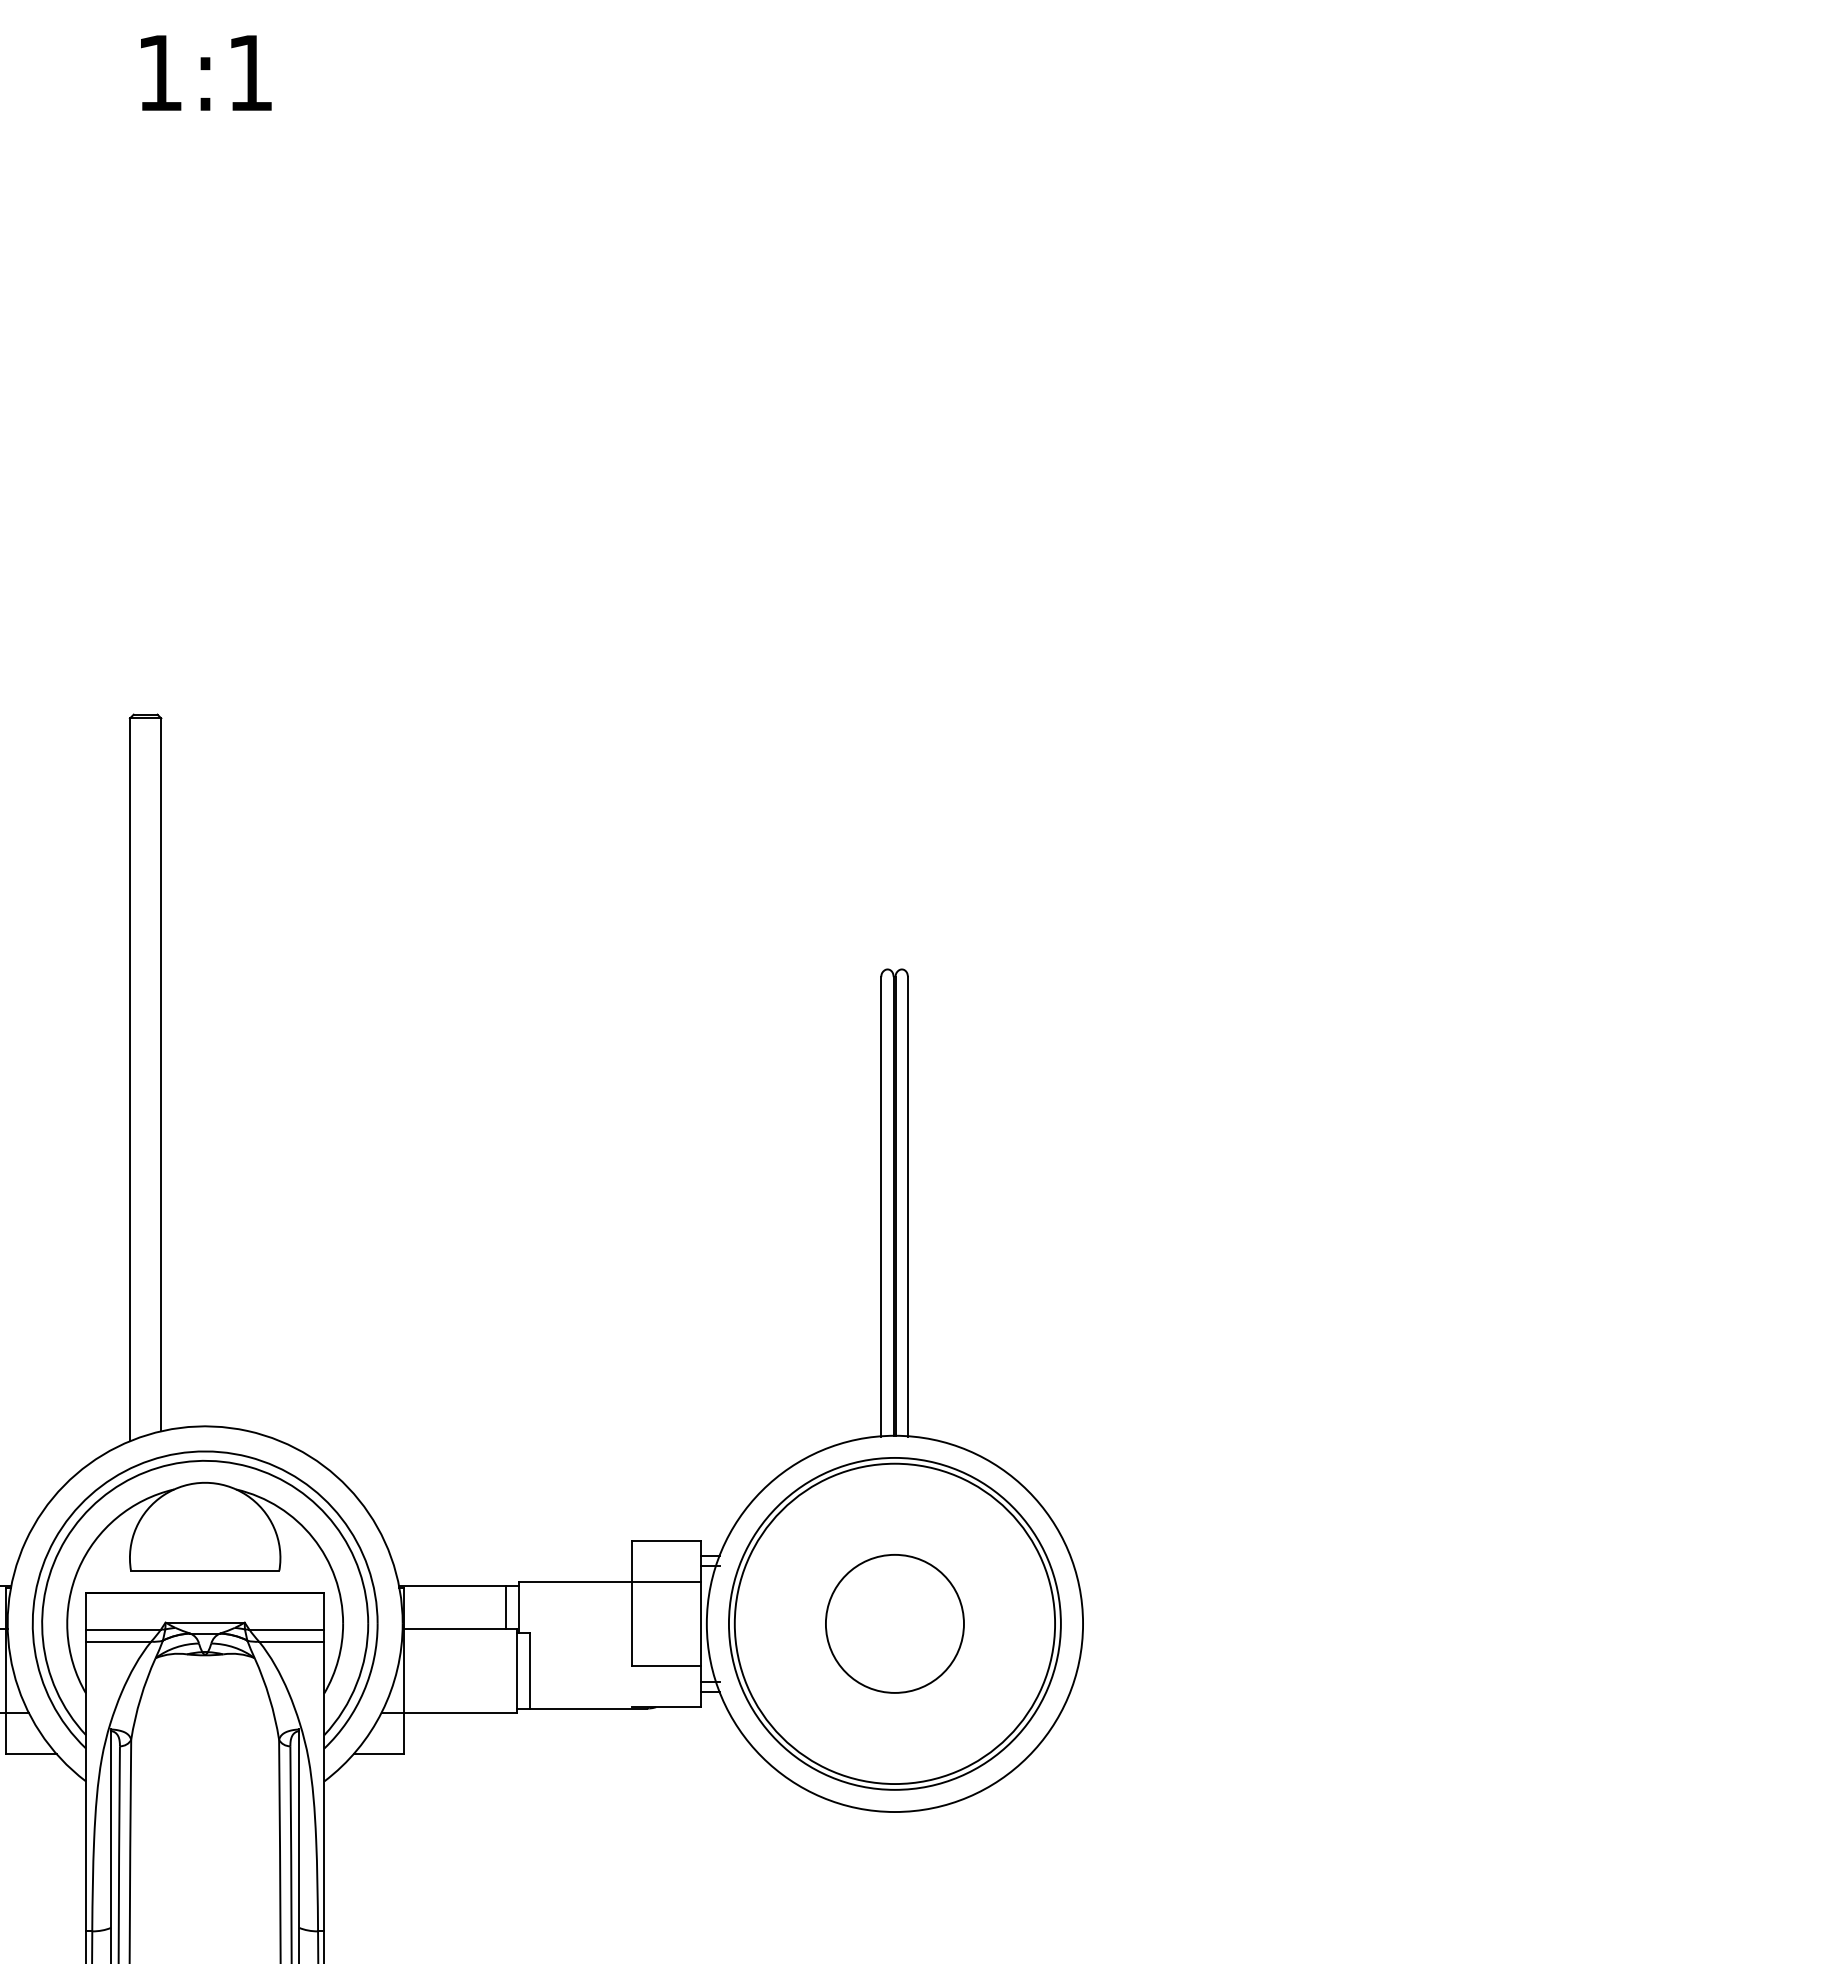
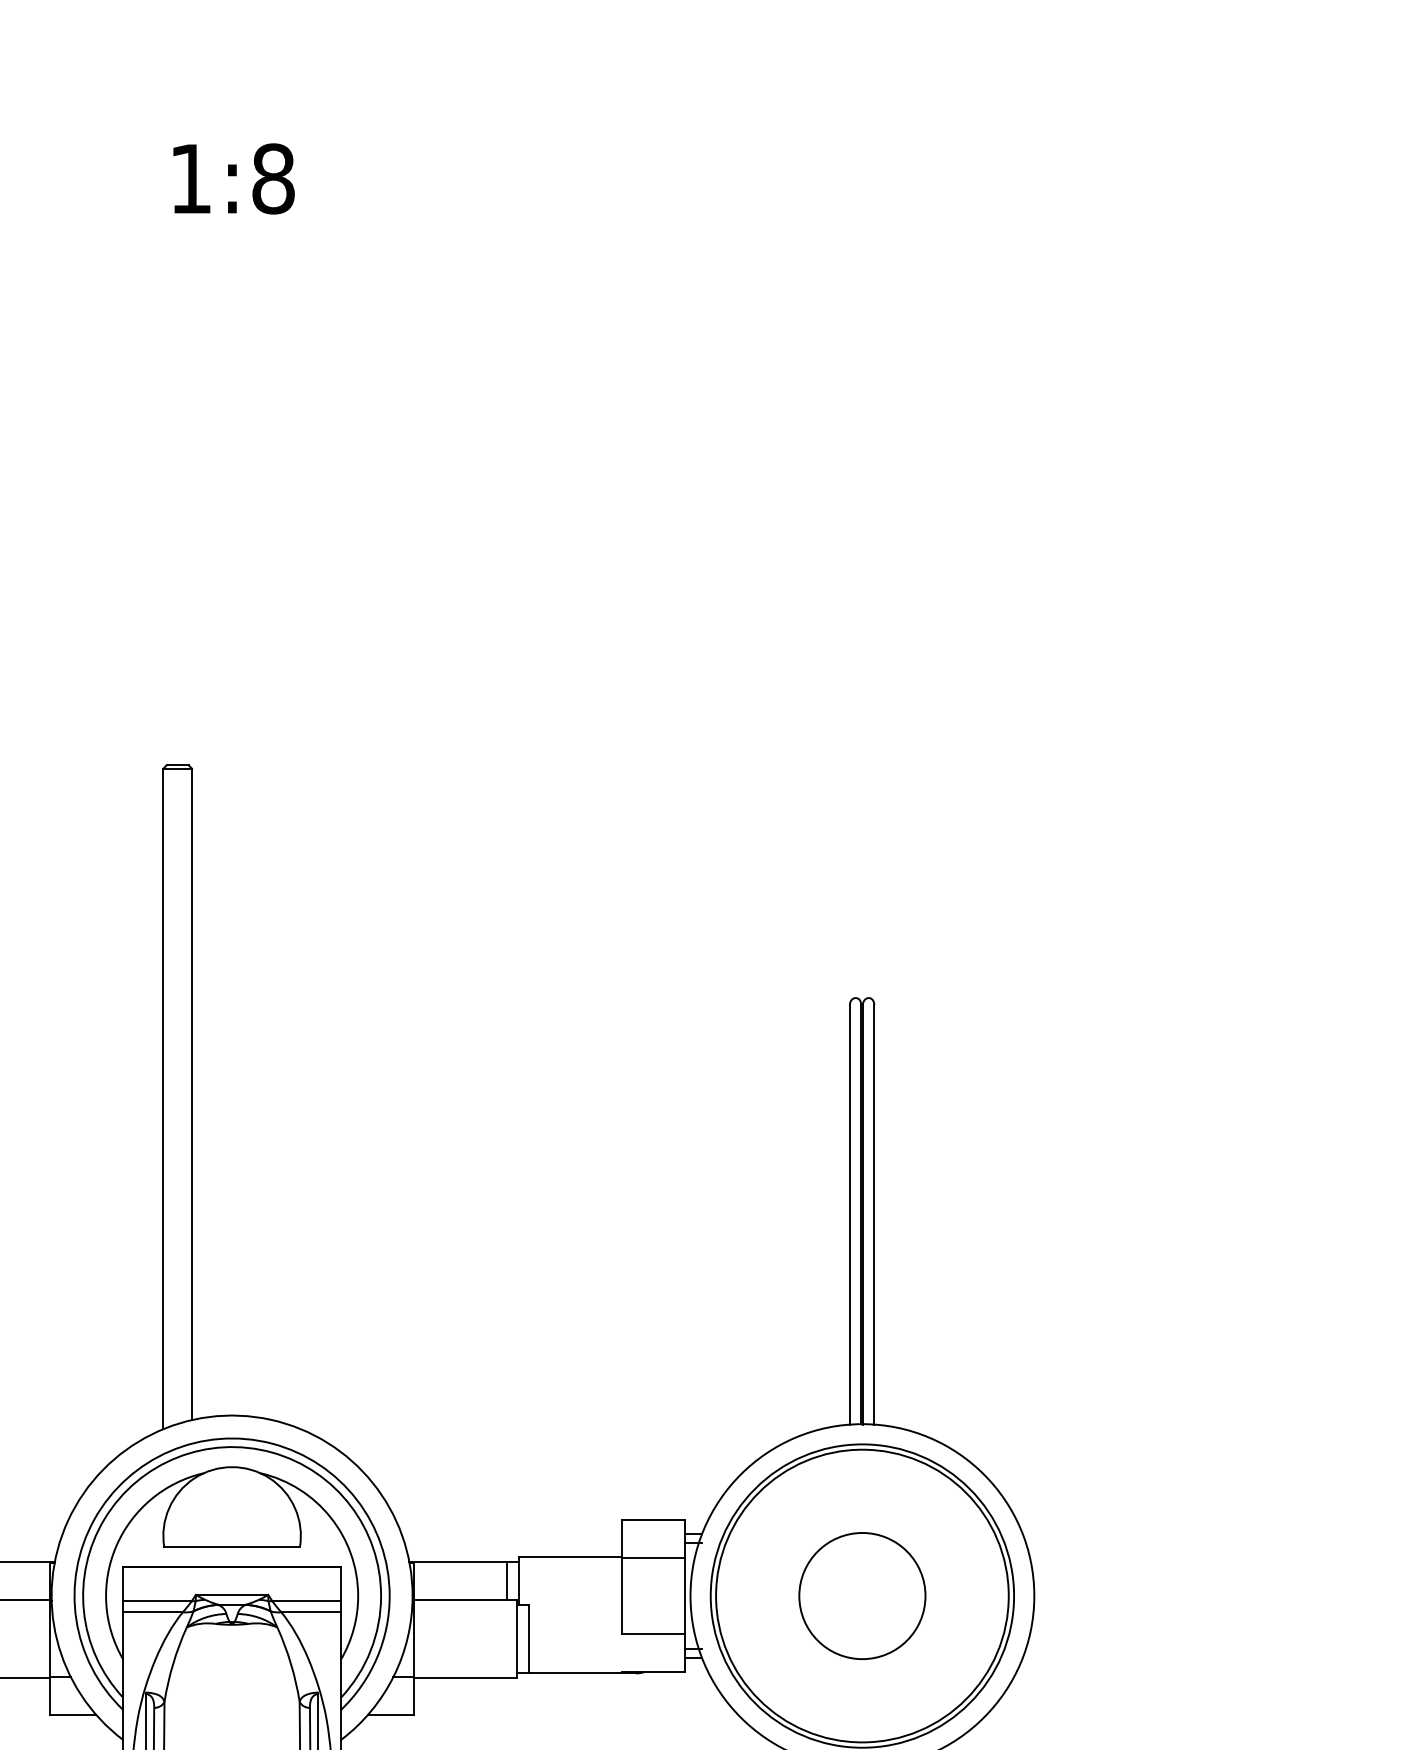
text: (250, 73) -> (273, 179), 1:1 -> 1:8

